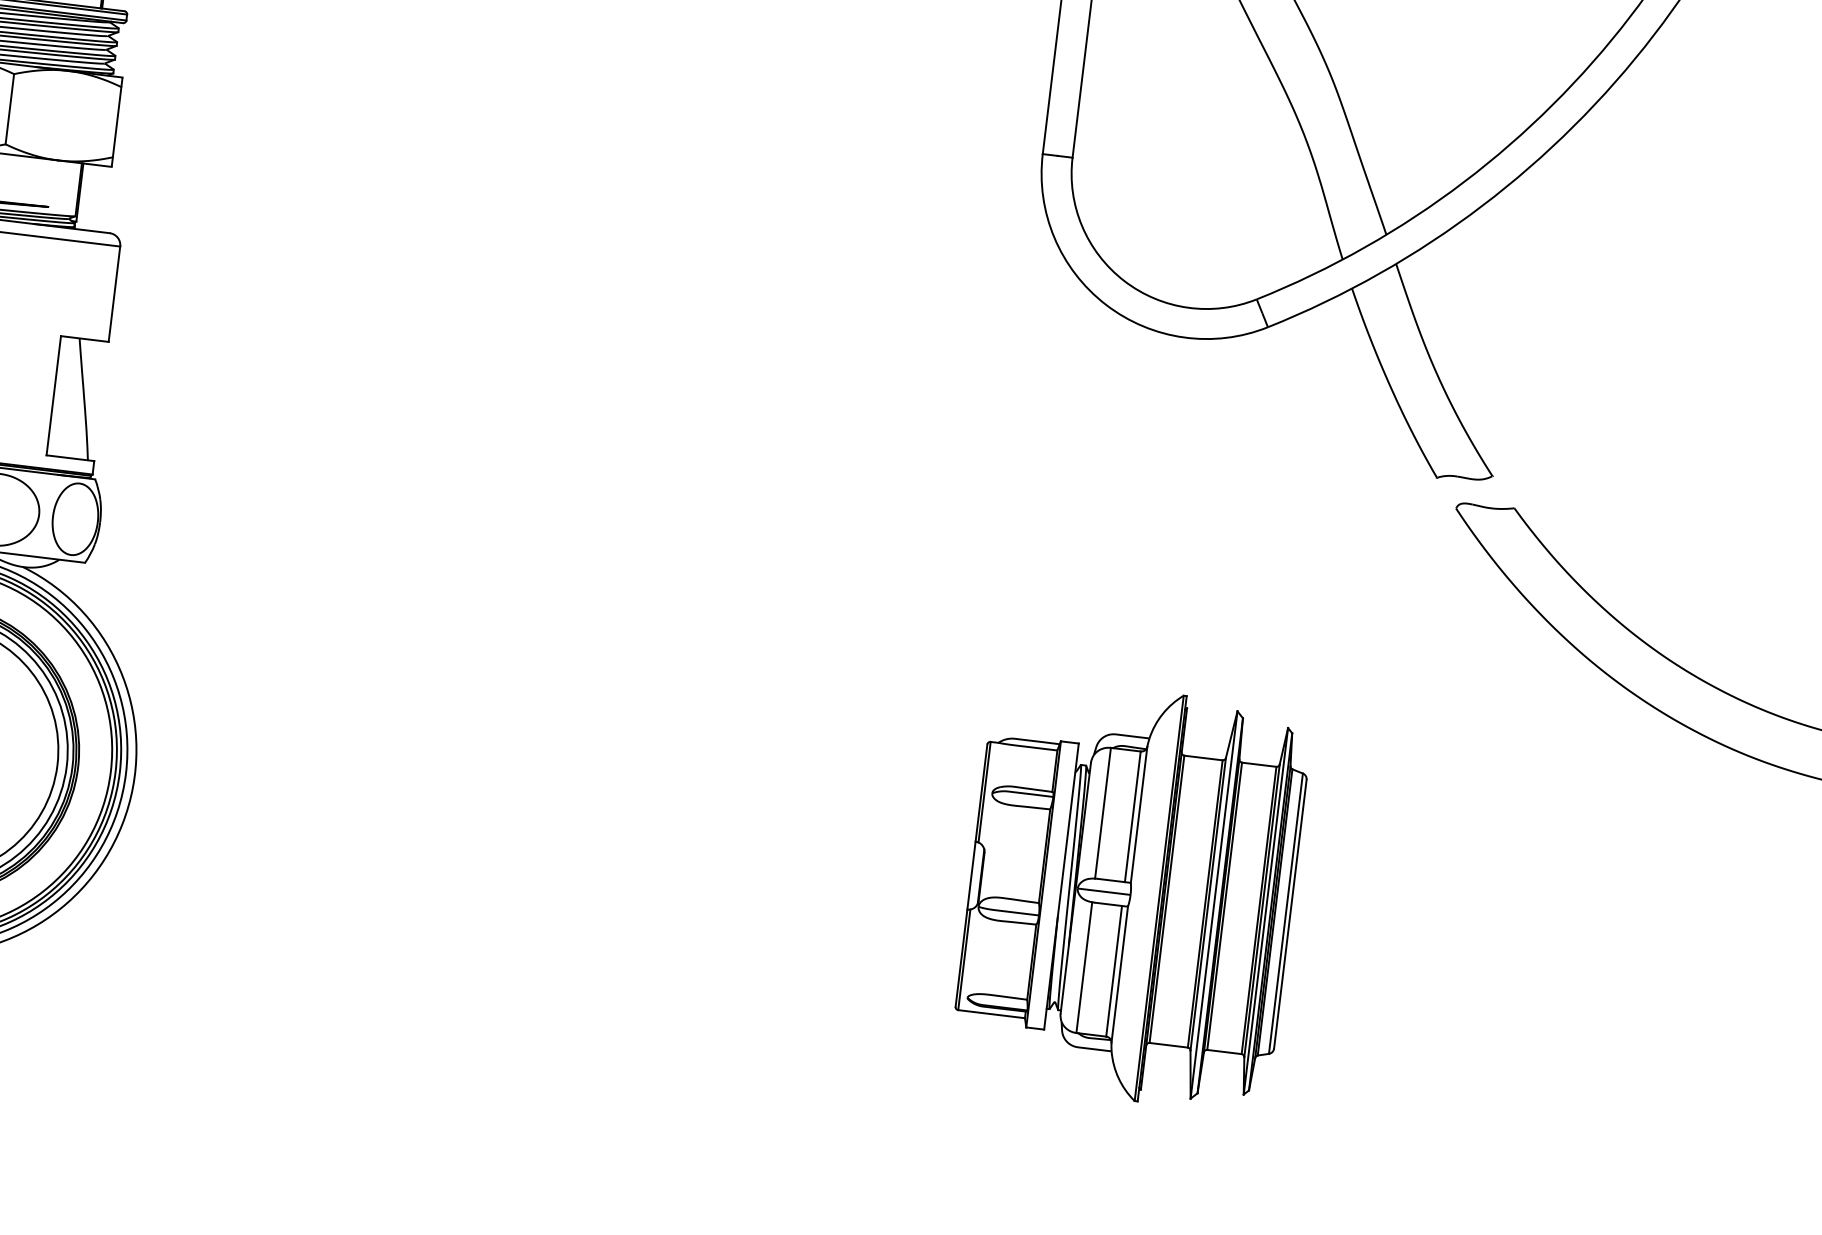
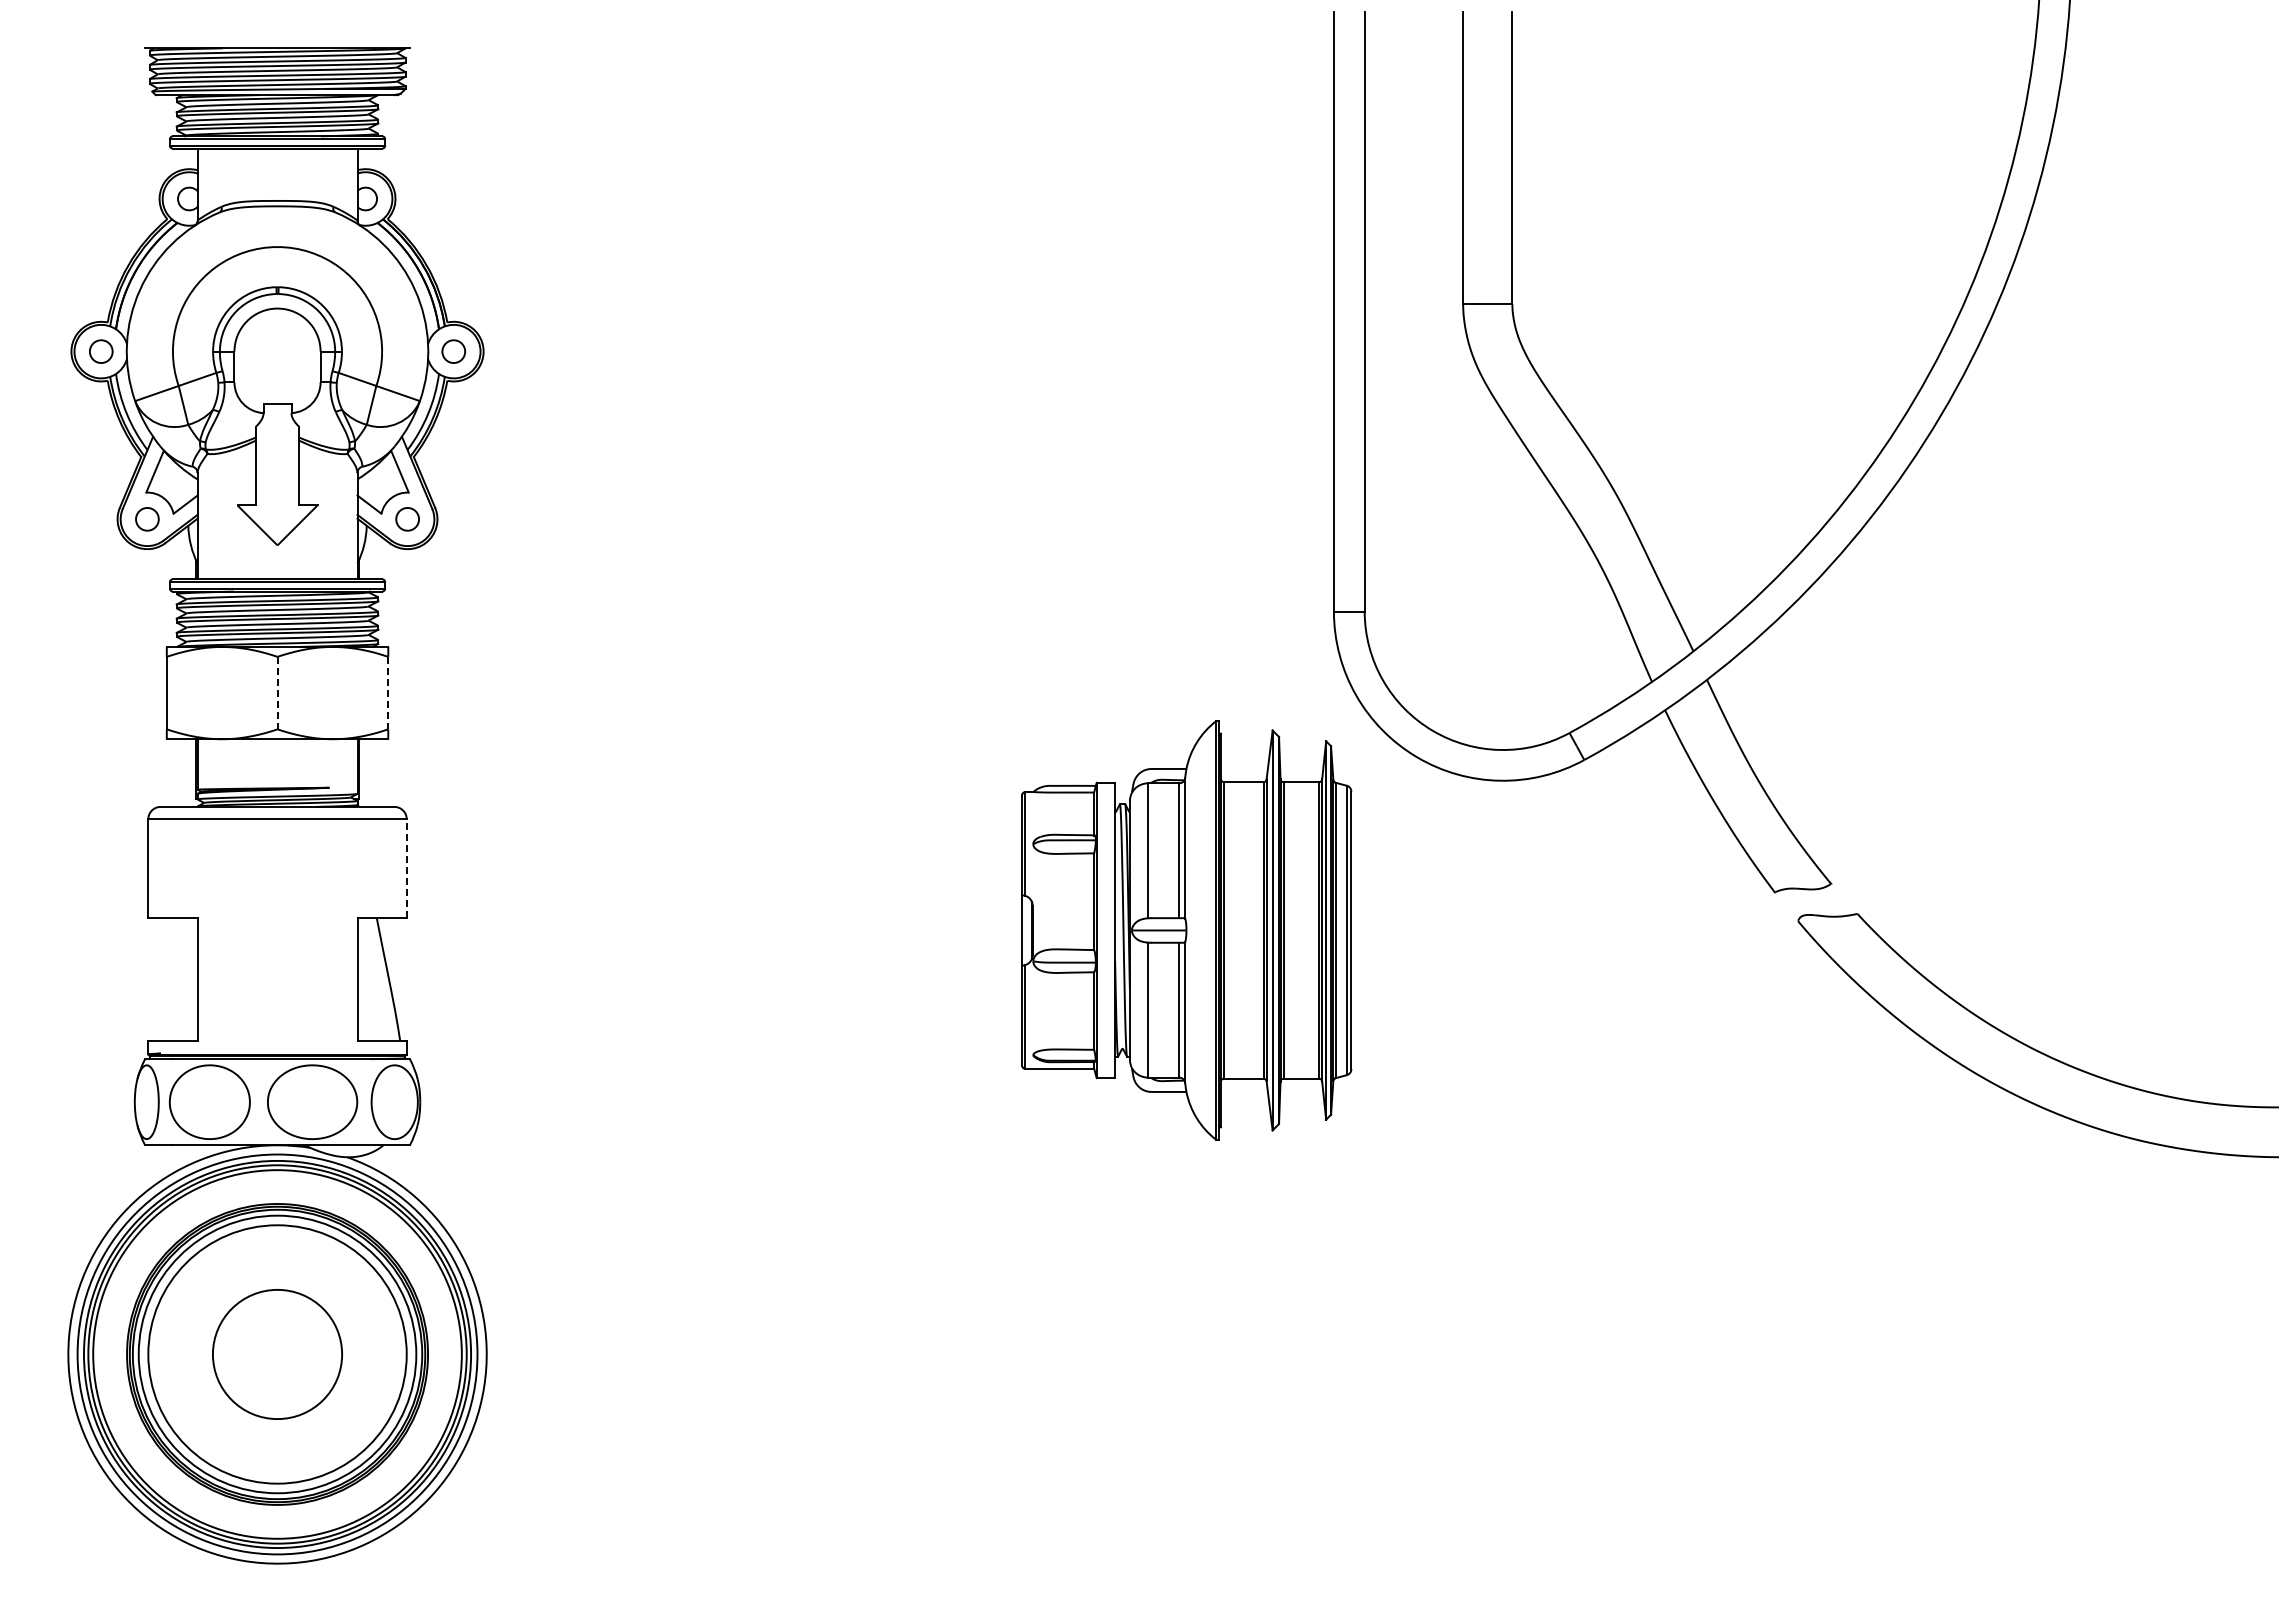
line: (9, 109) -> (277, 693), solid -> dashed
line: (117, 122) -> (388, 693), solid -> dashed
line: (114, 293) -> (406, 867), solid -> dashed
part: (1130, 894) -> (1186, 930), moved

